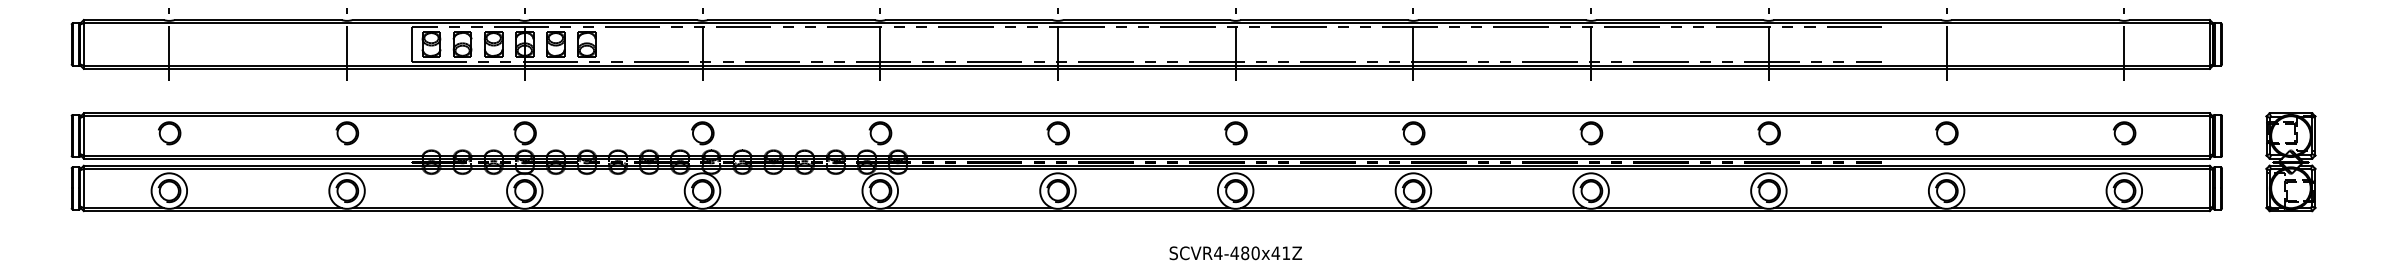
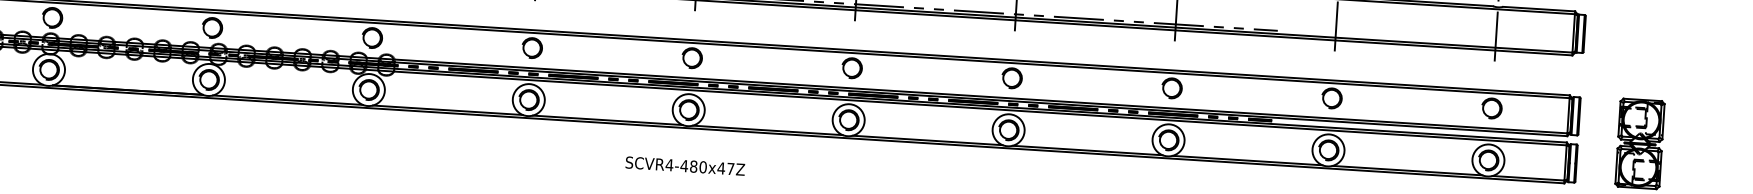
text: (1286, 252) -> (730, 168), SCVR4-480x41Z -> SCVR4-480x47Z

